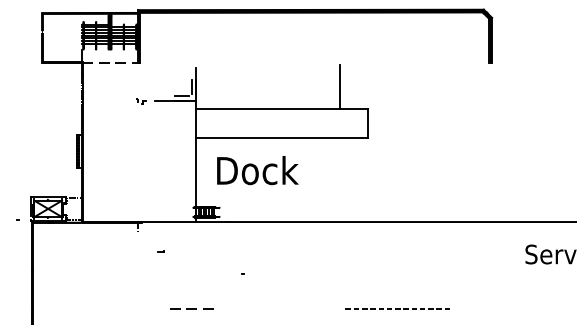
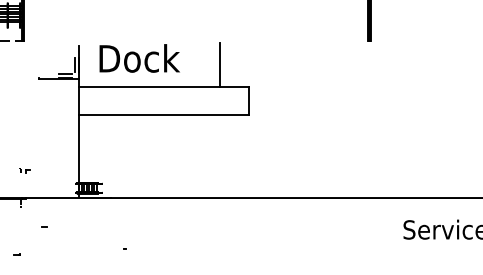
part: (141, 101) -> (25, 170), moved
text: (257, 170) -> (139, 58), moved
part: (132, 279) -> (16, 254), added

